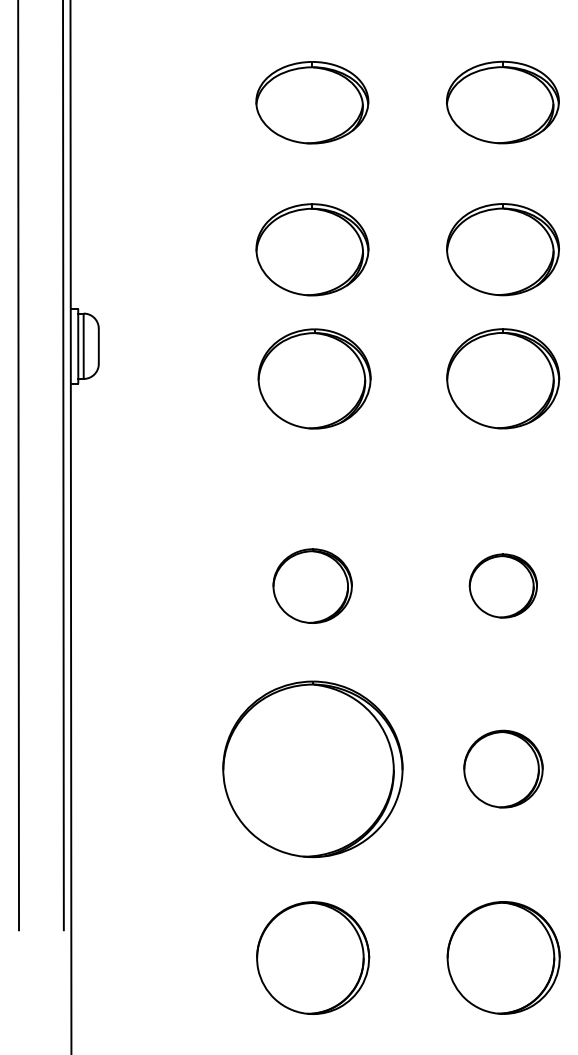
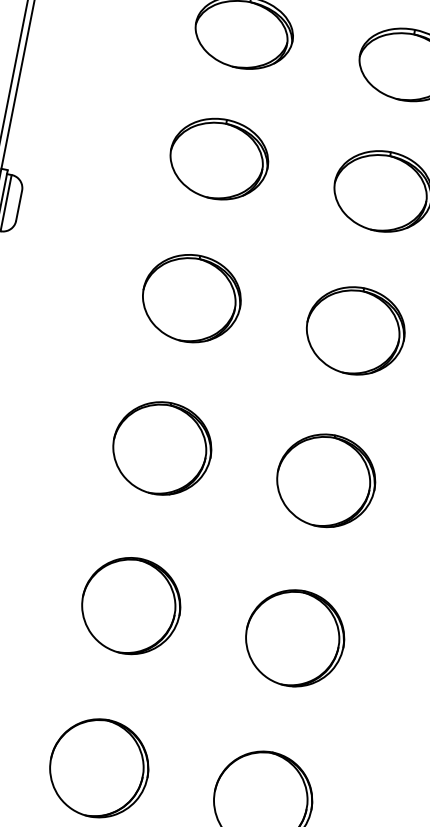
part: (314, 378) -> (191, 298), moved
part: (503, 378) -> (356, 330), moved
part: (312, 585) -> (162, 447), size x1.43
part: (503, 585) -> (326, 480), size x1.67
part: (503, 768) -> (295, 637), size x1.43
part: (312, 769) -> (130, 606), size x0.62

